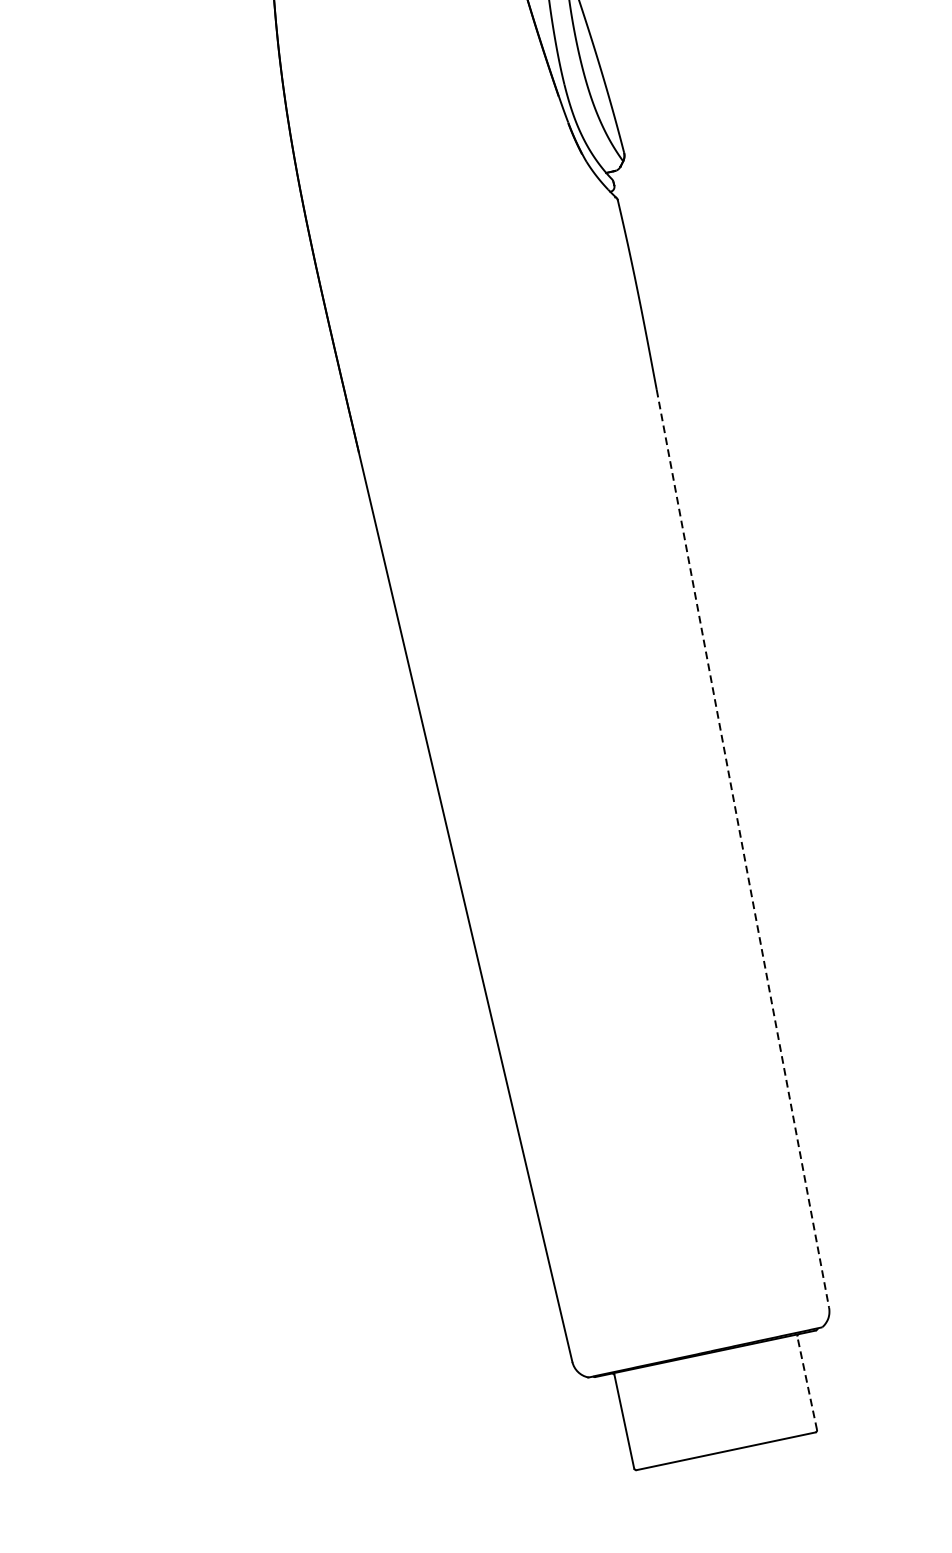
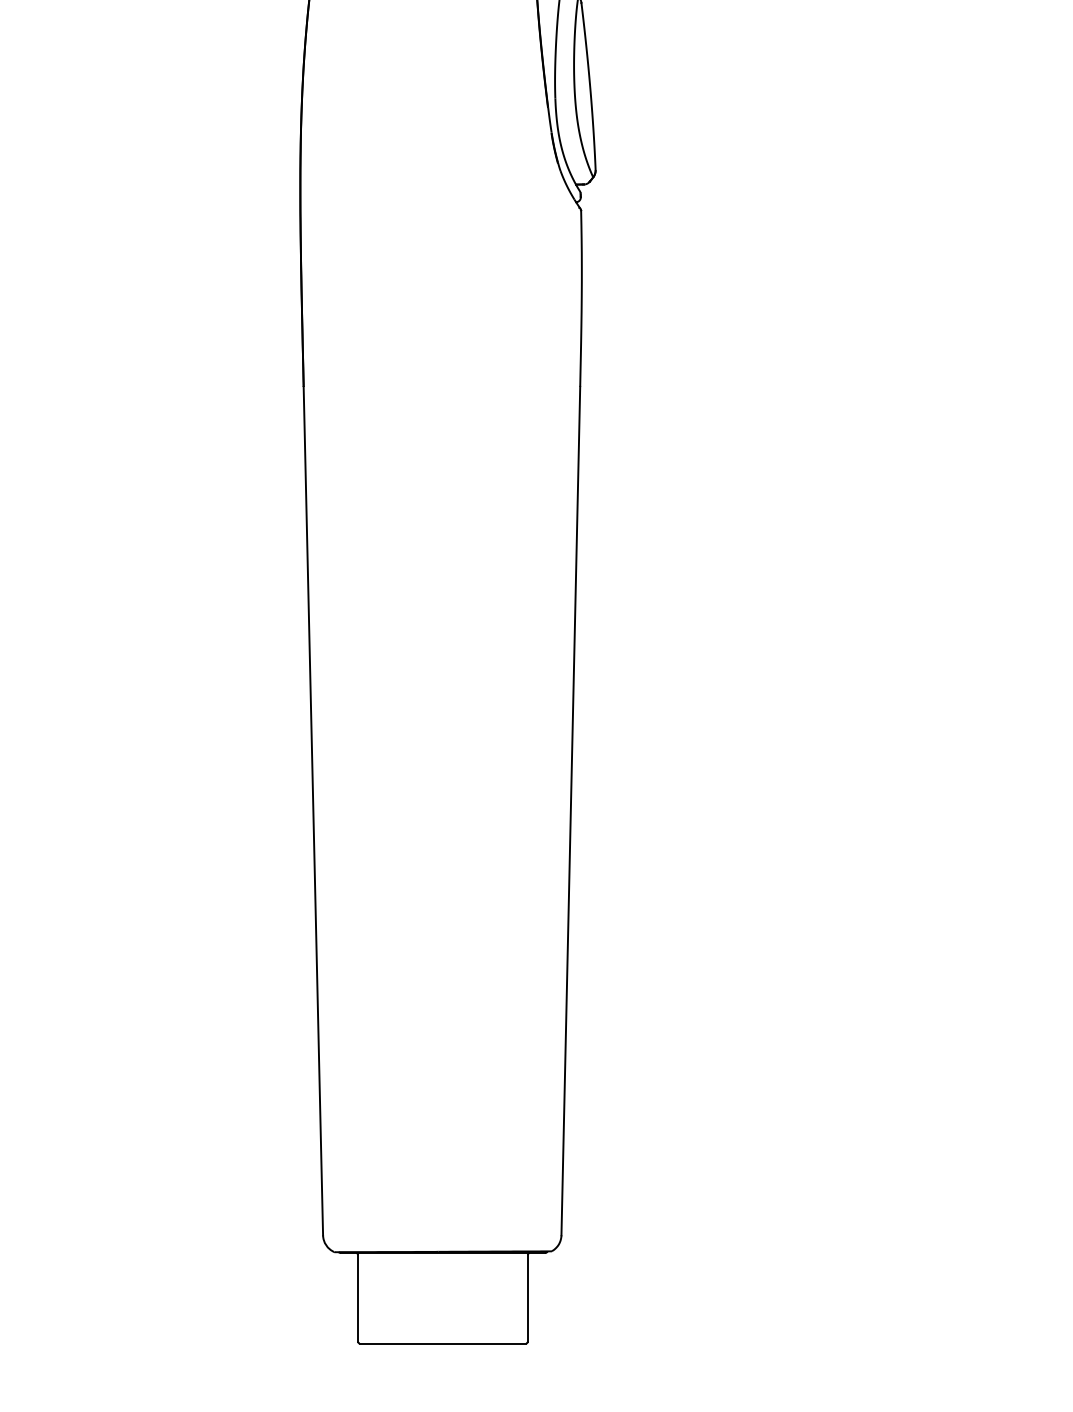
line: (742, 849) -> (570, 811), dashed -> solid
line: (806, 1382) -> (527, 1297), dashed -> solid

